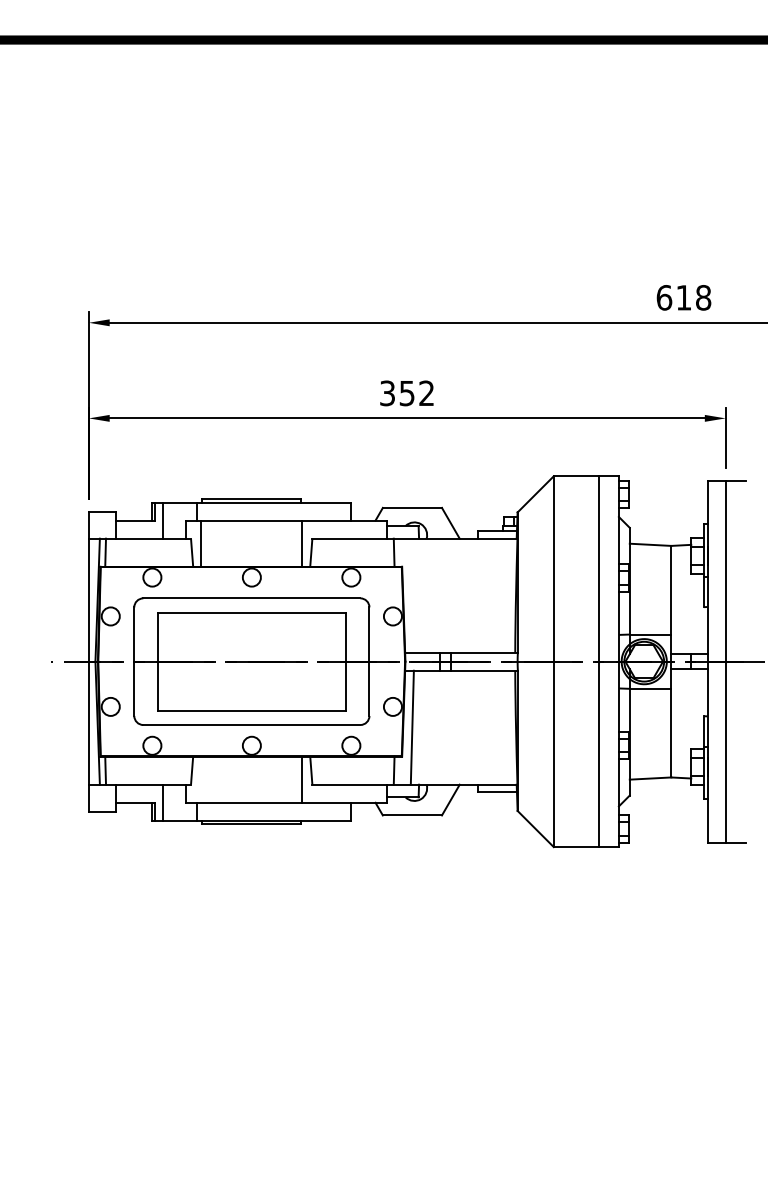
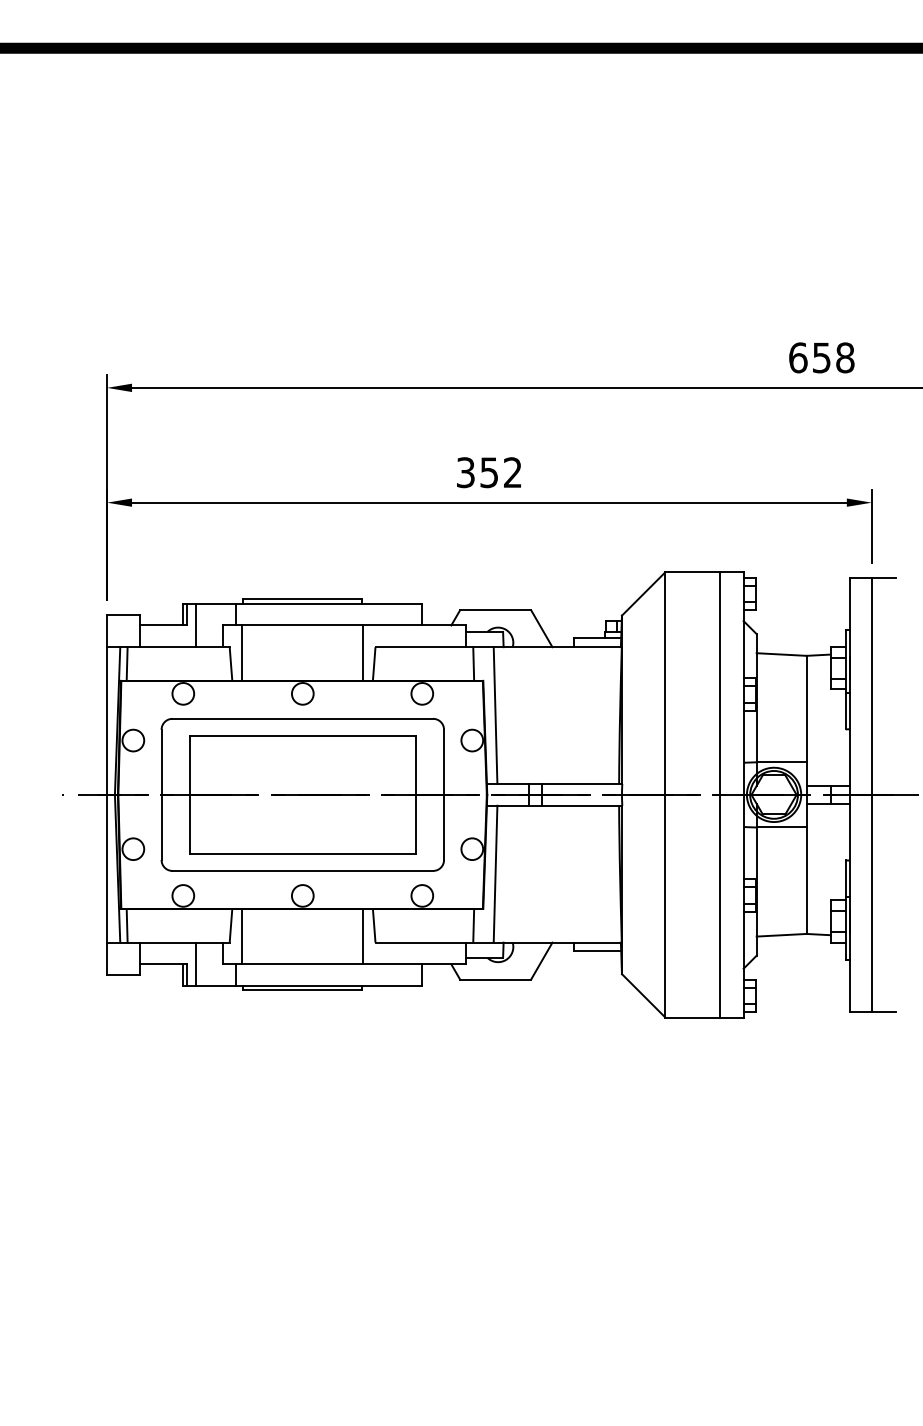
text: (683, 297) -> (821, 357), 618 -> 658
line: (412, 595) -> (495, 715), added
line: (201, 779) -> (242, 936), added

